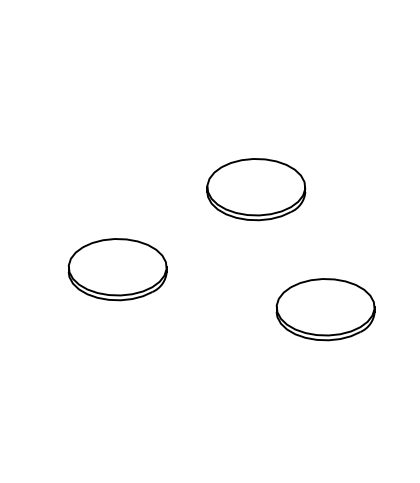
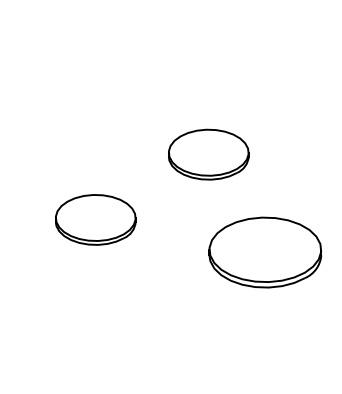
part: (324, 309) -> (264, 252), size x1.4

